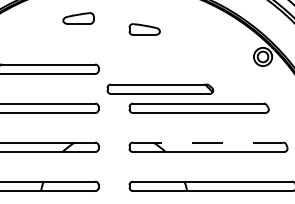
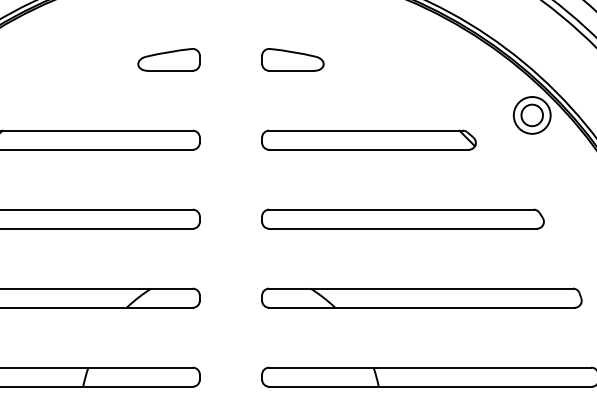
part: (78, 18) -> (169, 59), moved
part: (160, 88) -> (369, 138), moved
line: (207, 142) -> (419, 288), dashed -> solid

